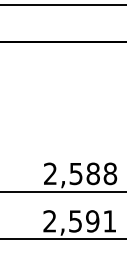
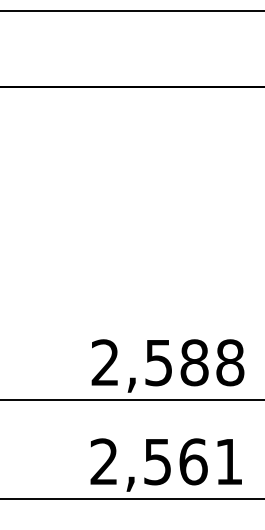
text: (92, 221) -> (192, 462), 2,591 -> 2,561

